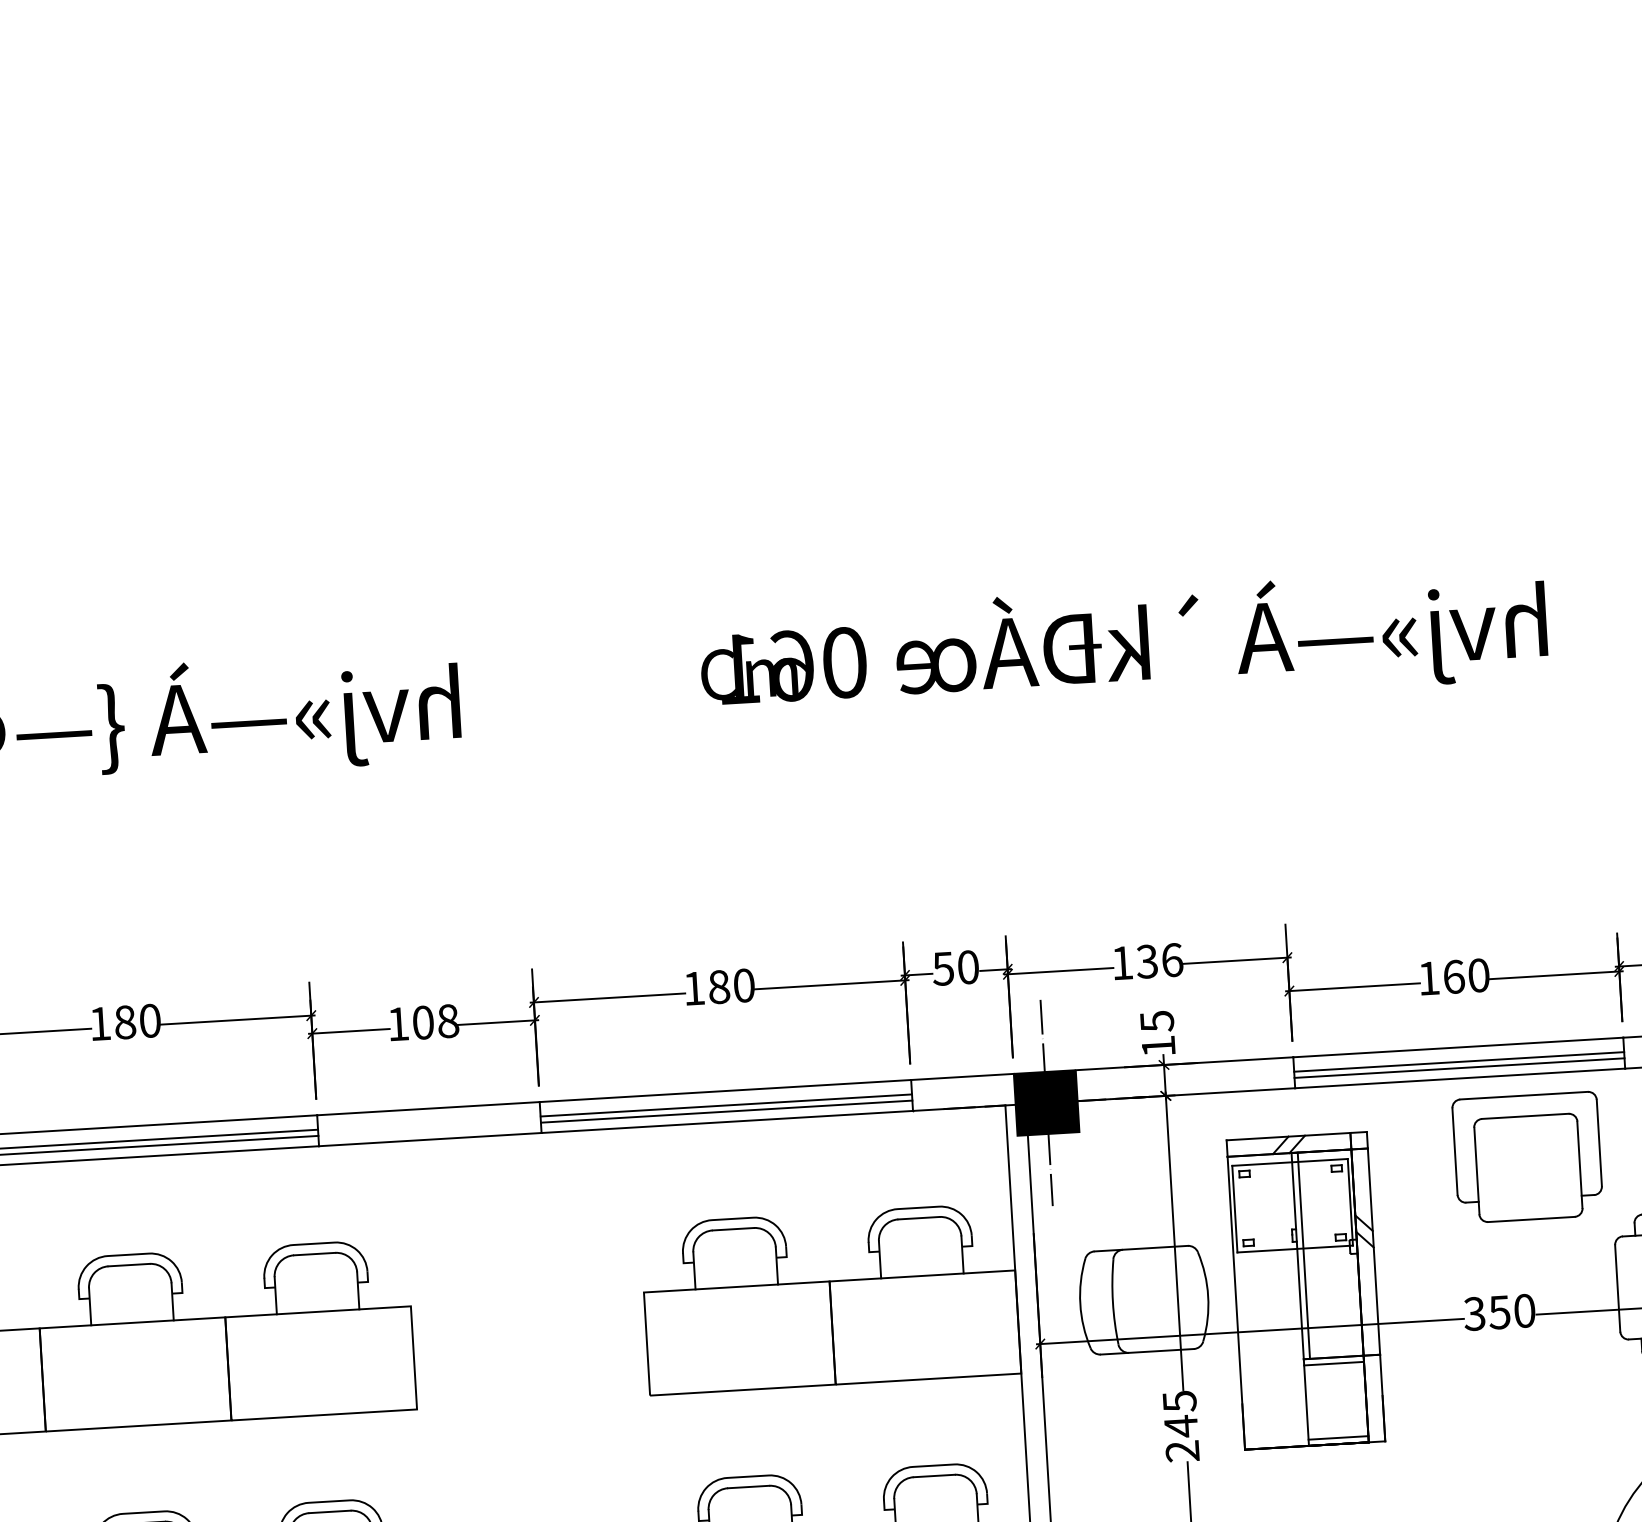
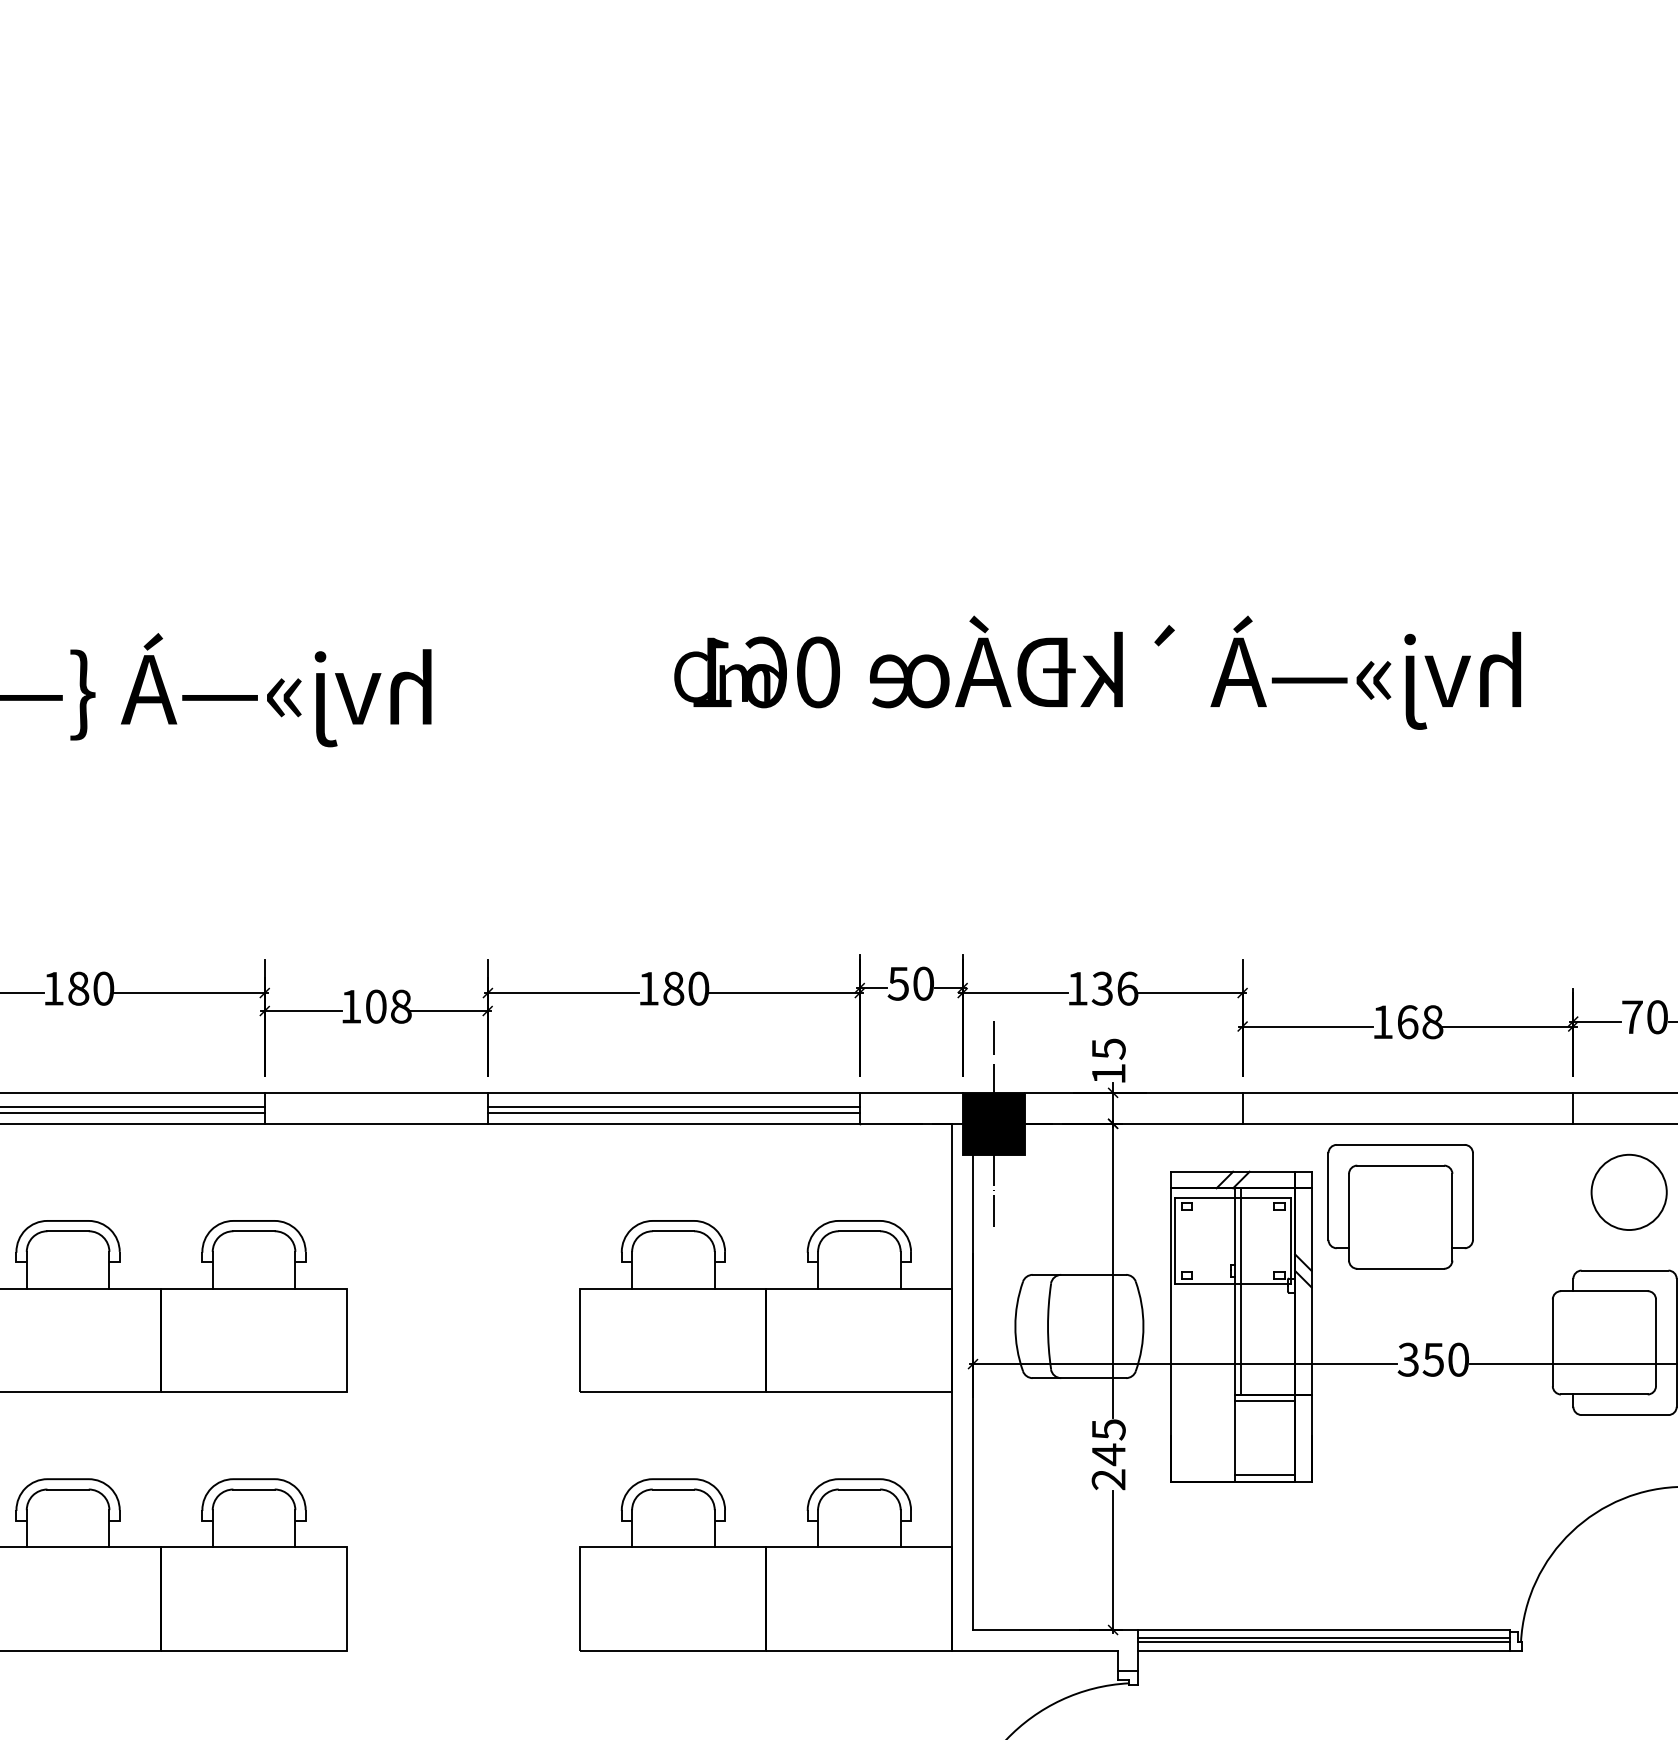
text: (1478, 975) -> (1432, 1022), 160 -> 168
line: (1458, 1062) -> (1407, 1107), removed
line: (1459, 1068) -> (1407, 1113), removed
part: (1527, 1157) -> (1400, 1206), moved

